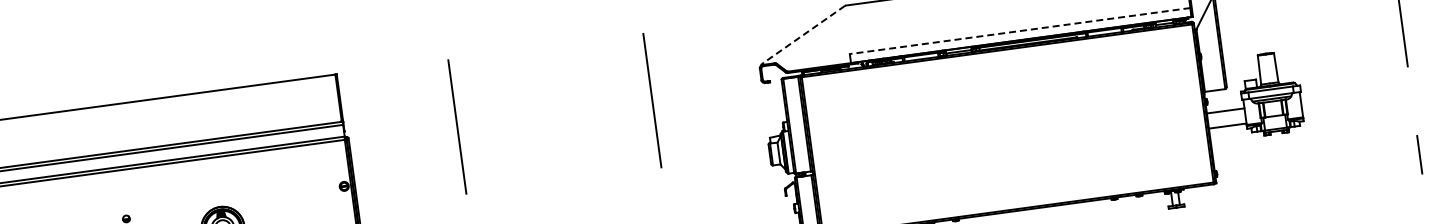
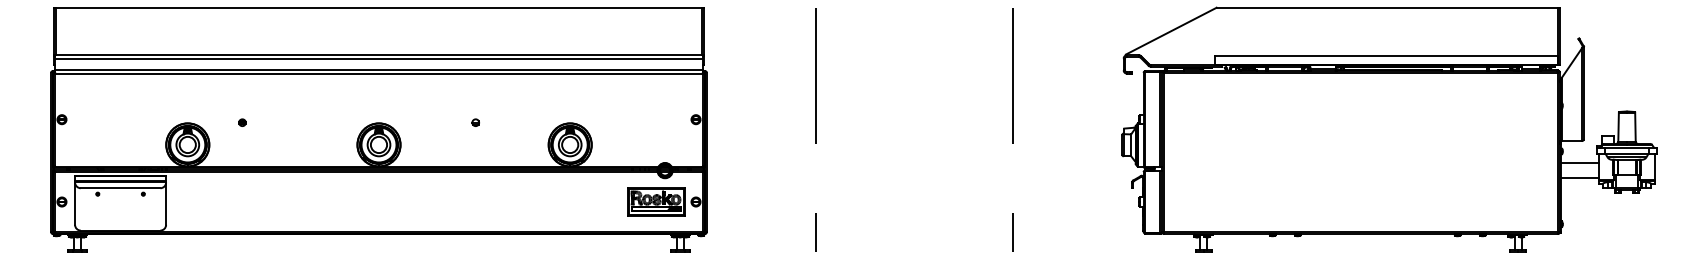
line: (1020, 31) -> (1386, 56), dashed -> solid
line: (803, 35) -> (1171, 31), dashed -> solid

